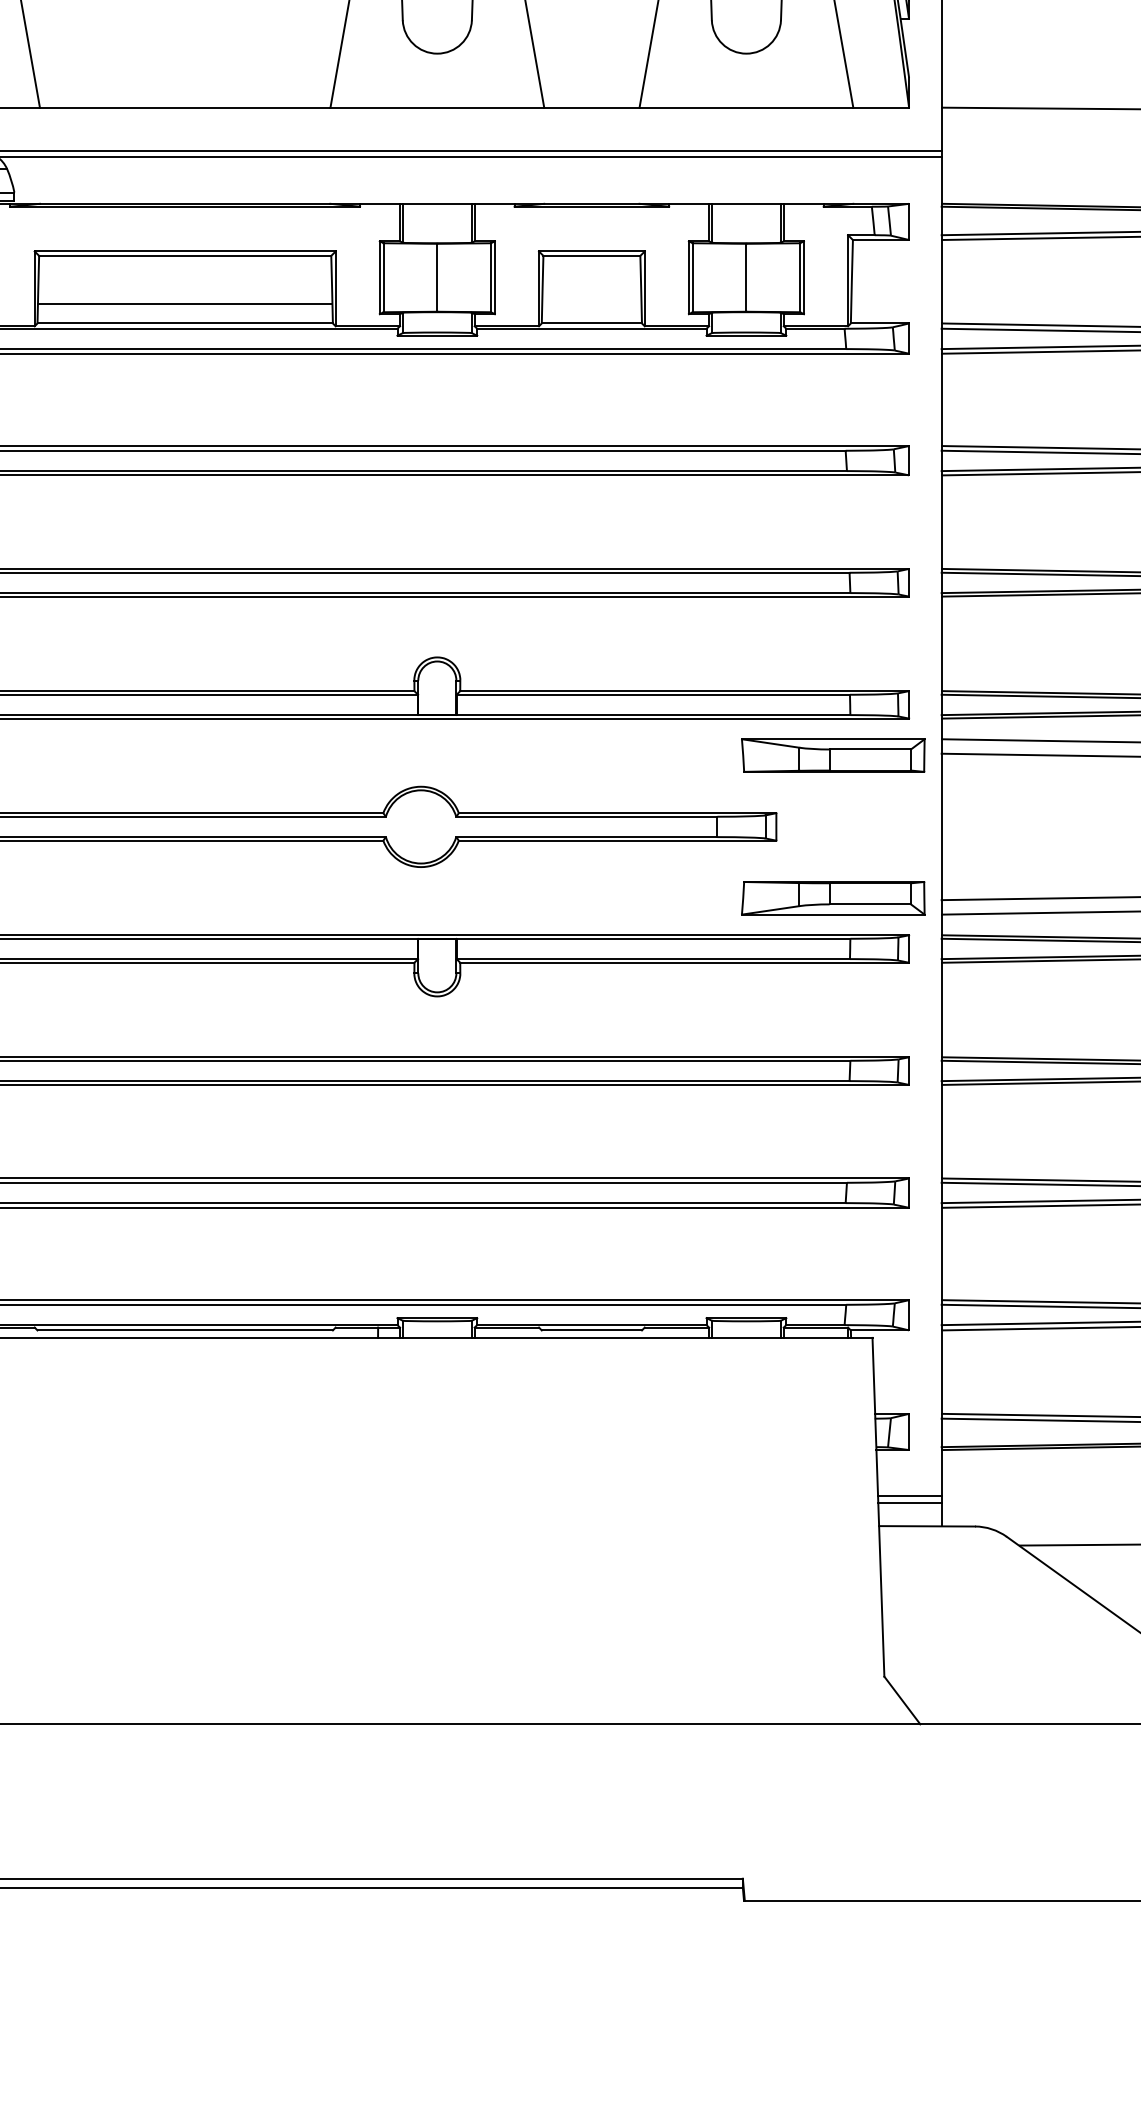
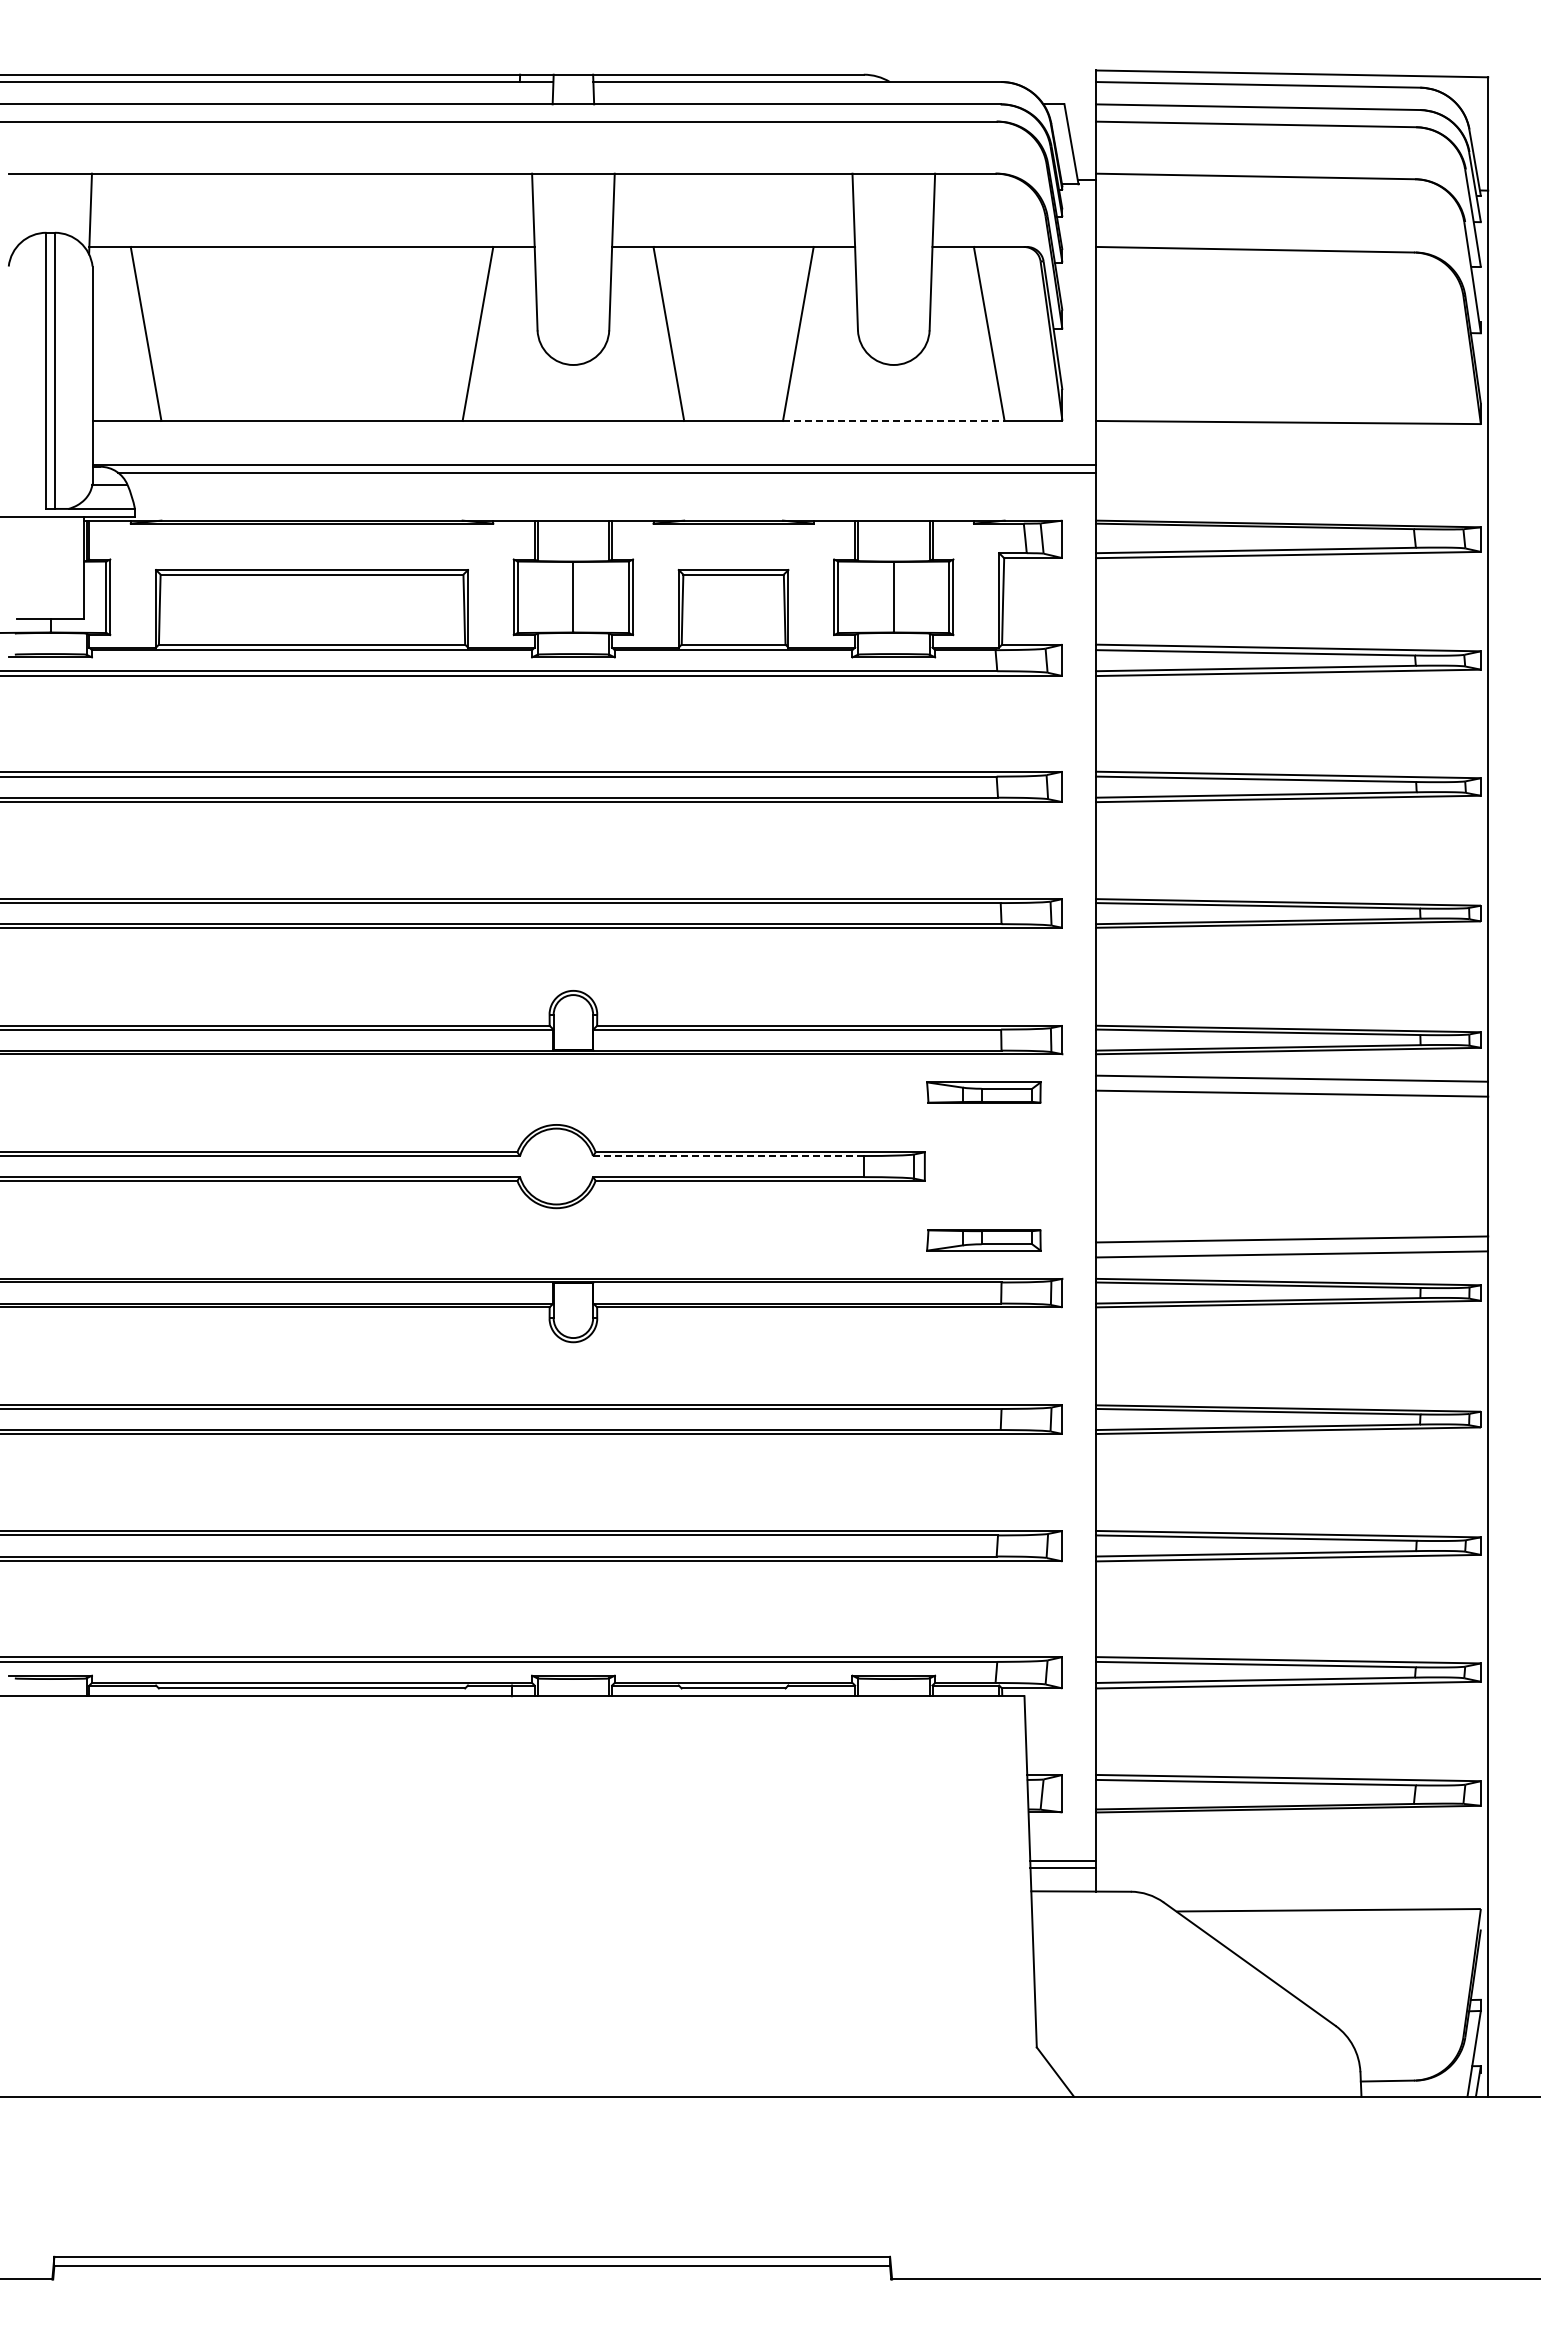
line: (746, 107) -> (893, 420), solid -> dashed
line: (184, 304) -> (311, 624), removed
part: (832, 755) -> (983, 1092), size x0.6
line: (586, 817) -> (727, 1156), solid -> dashed
part: (832, 898) -> (983, 1240), size x0.6

